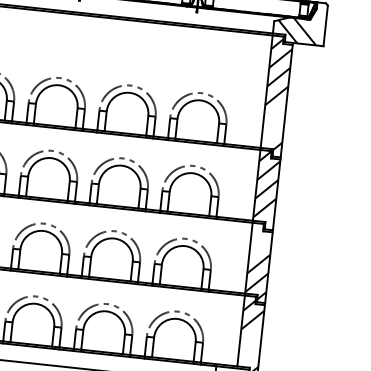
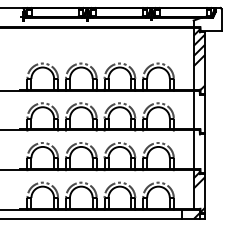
hatch: (296, 30) -> (206, 24), removed
hatch: (267, 183) -> (199, 108), removed
hatch: (257, 275) -> (199, 158), removed

